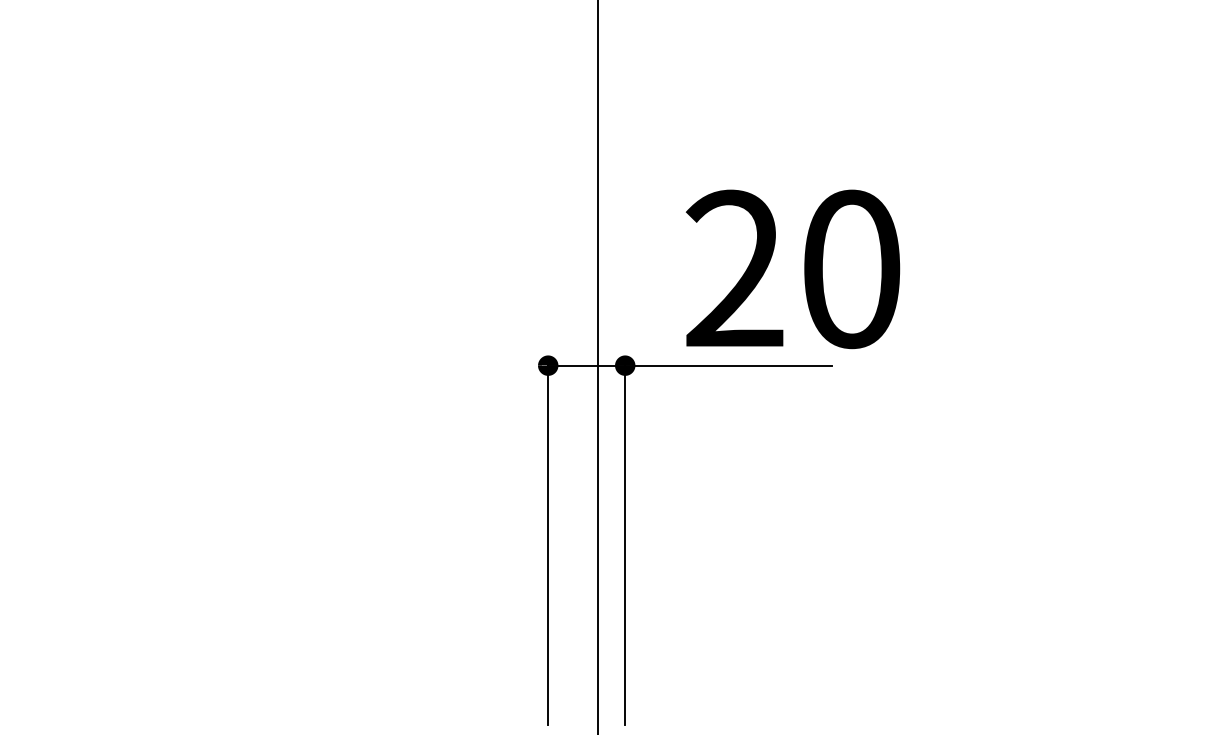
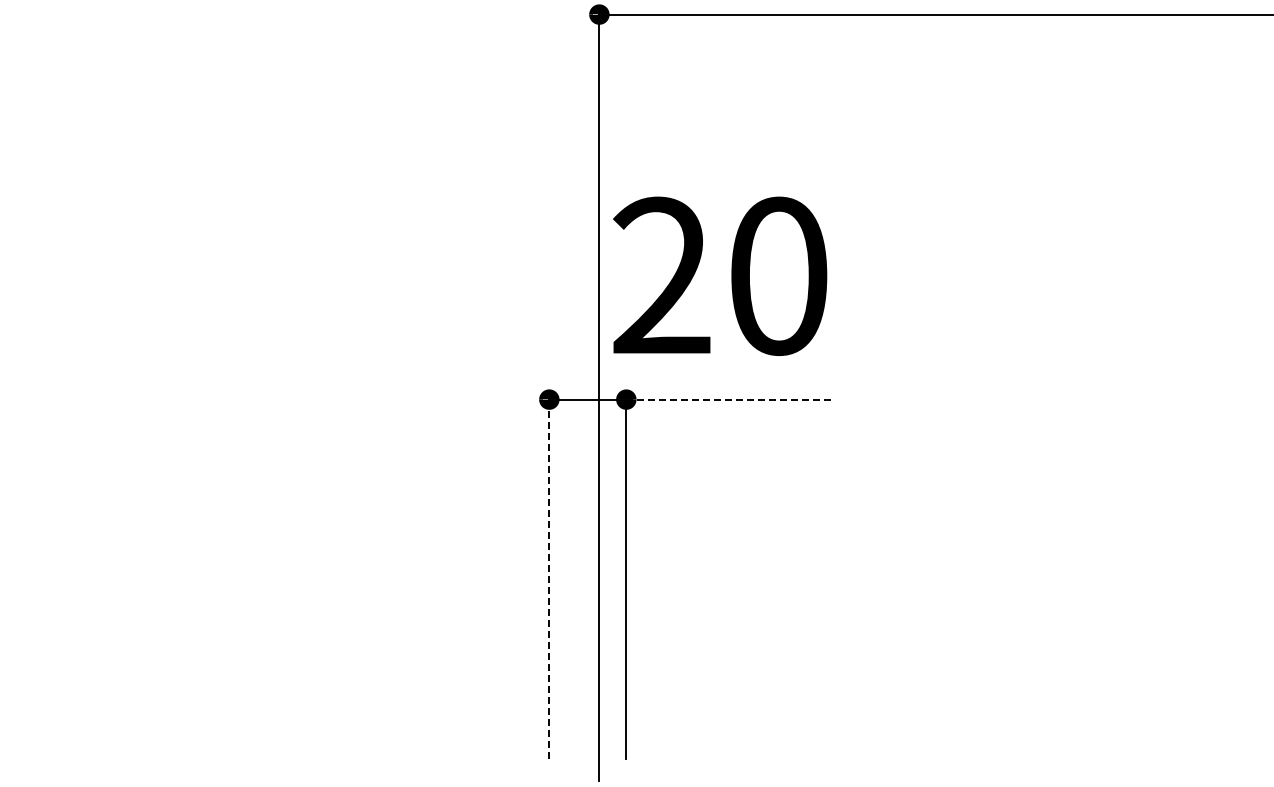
text: (793, 268) -> (720, 275), moved
line: (729, 365) -> (730, 399), solid -> dashed
line: (548, 543) -> (549, 577), solid -> dashed

